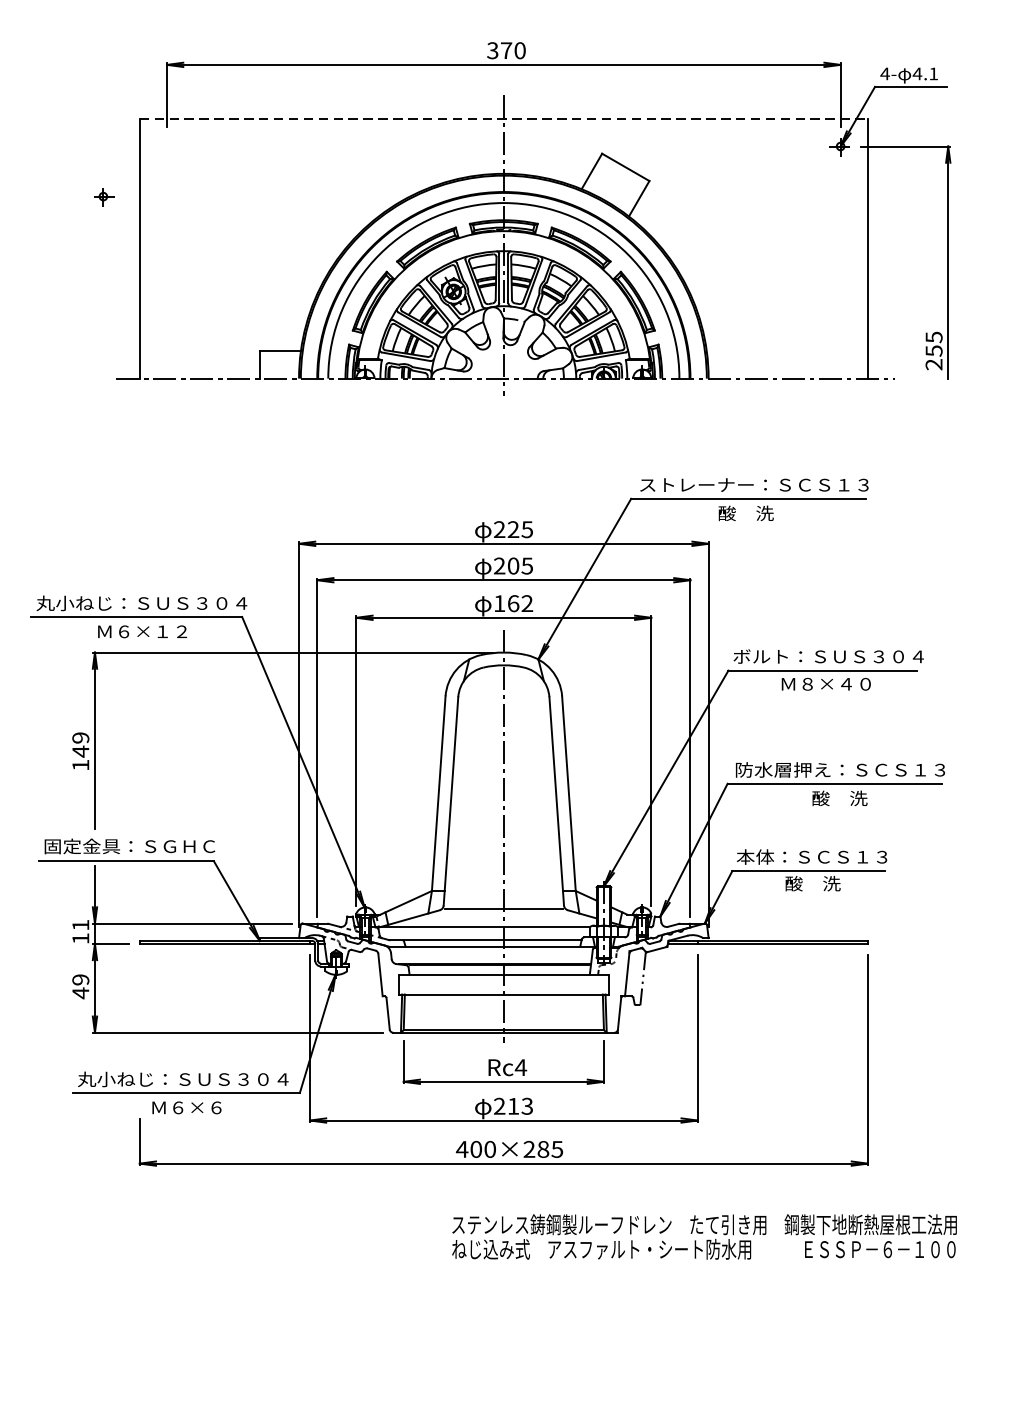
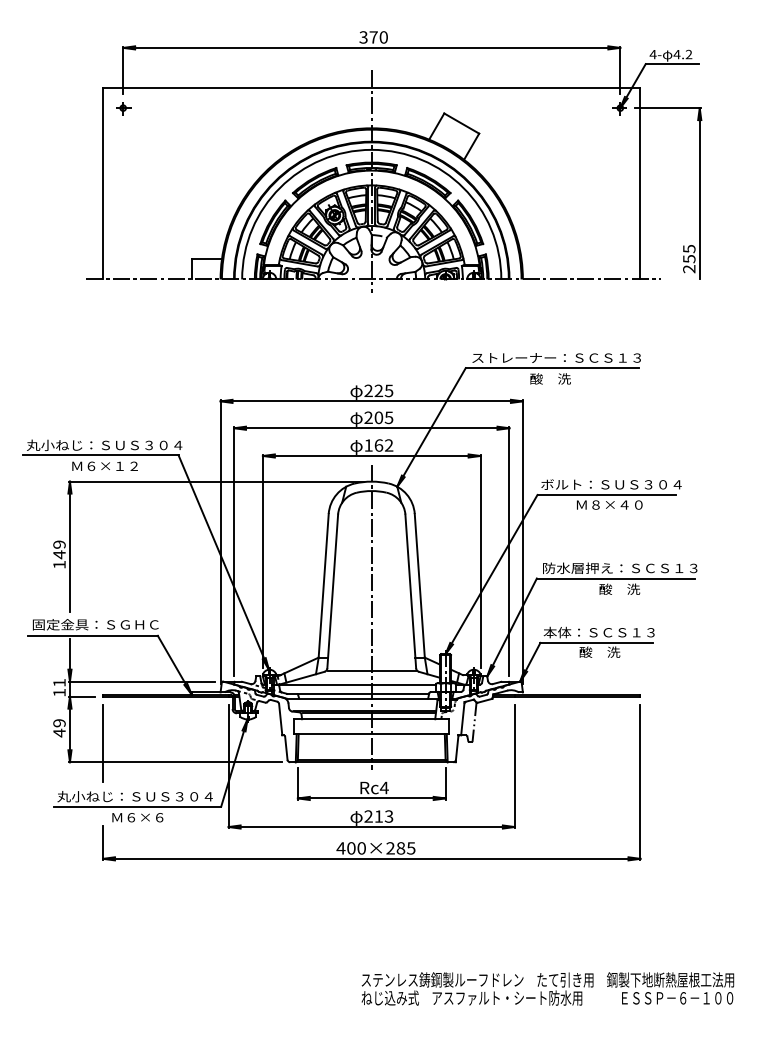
text: (933, 72) -> (688, 53), 4.1 -> 4.2
line: (503, 118) -> (371, 87), dashed -> solid
part: (103, 197) -> (123, 108), moved
line: (140, 1007) -> (103, 743), added
text: (704, 1236) -> (547, 988), moved

